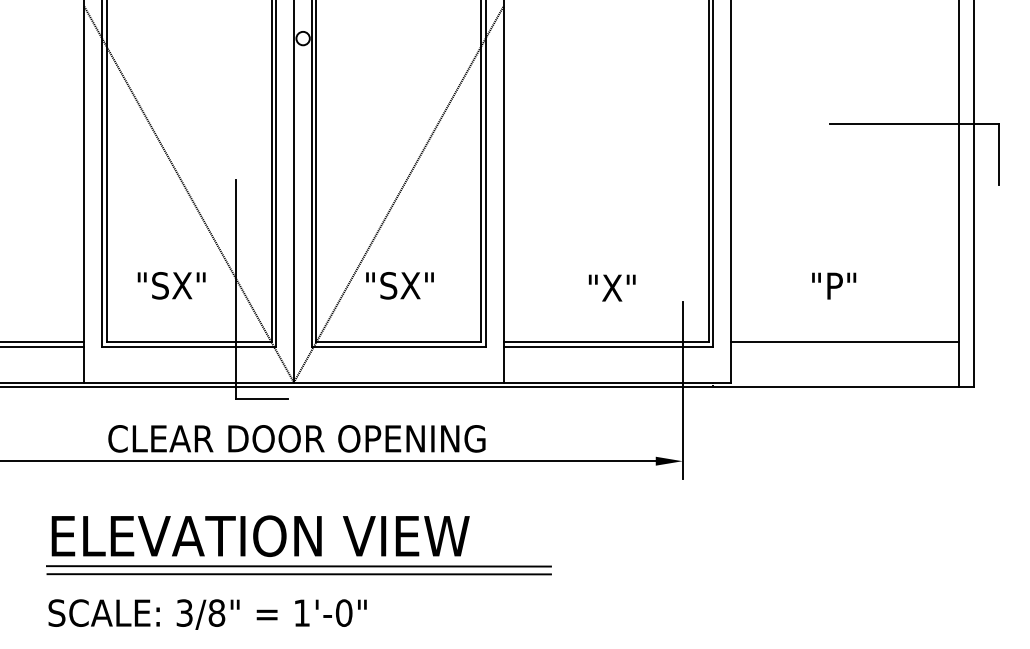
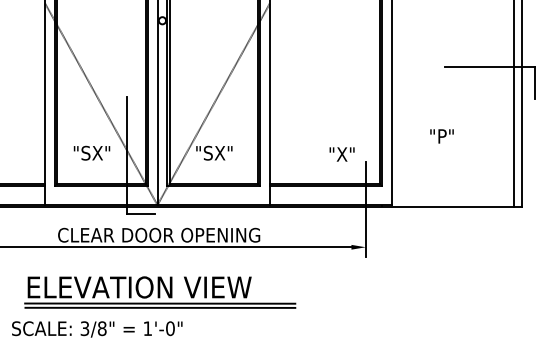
text: (833, 286) -> (441, 136), moved
text: (611, 288) -> (341, 154), moved
line: (844, 342) -> (452, 183), removed
text: (208, 614) -> (97, 329), moved

